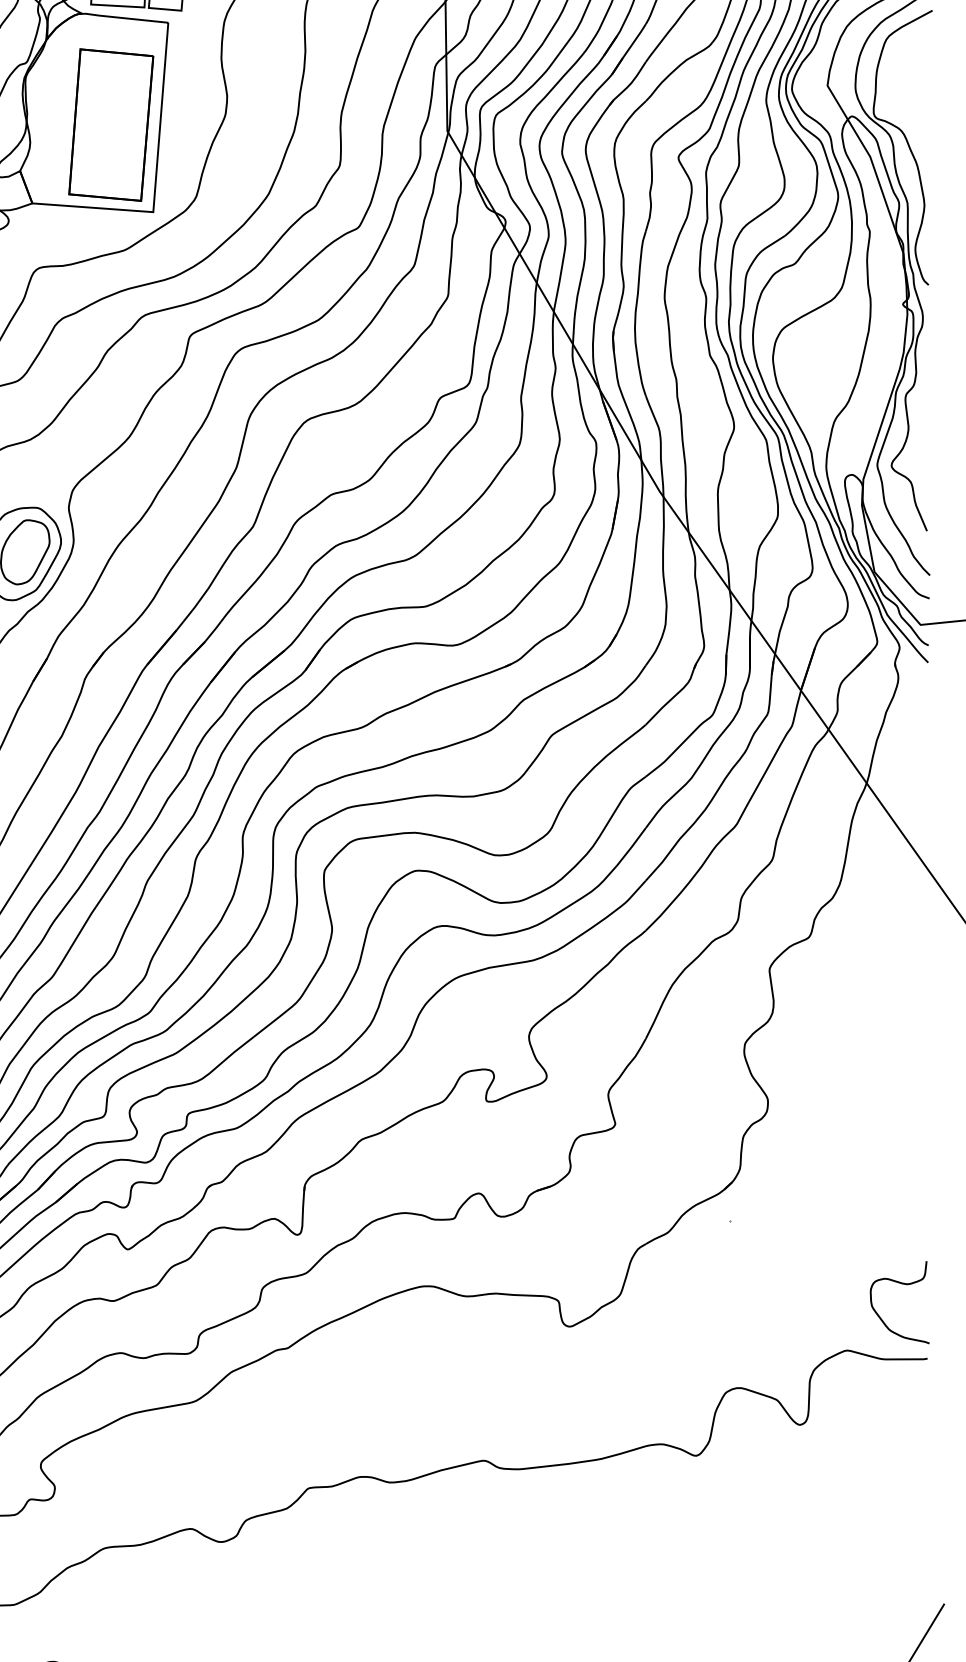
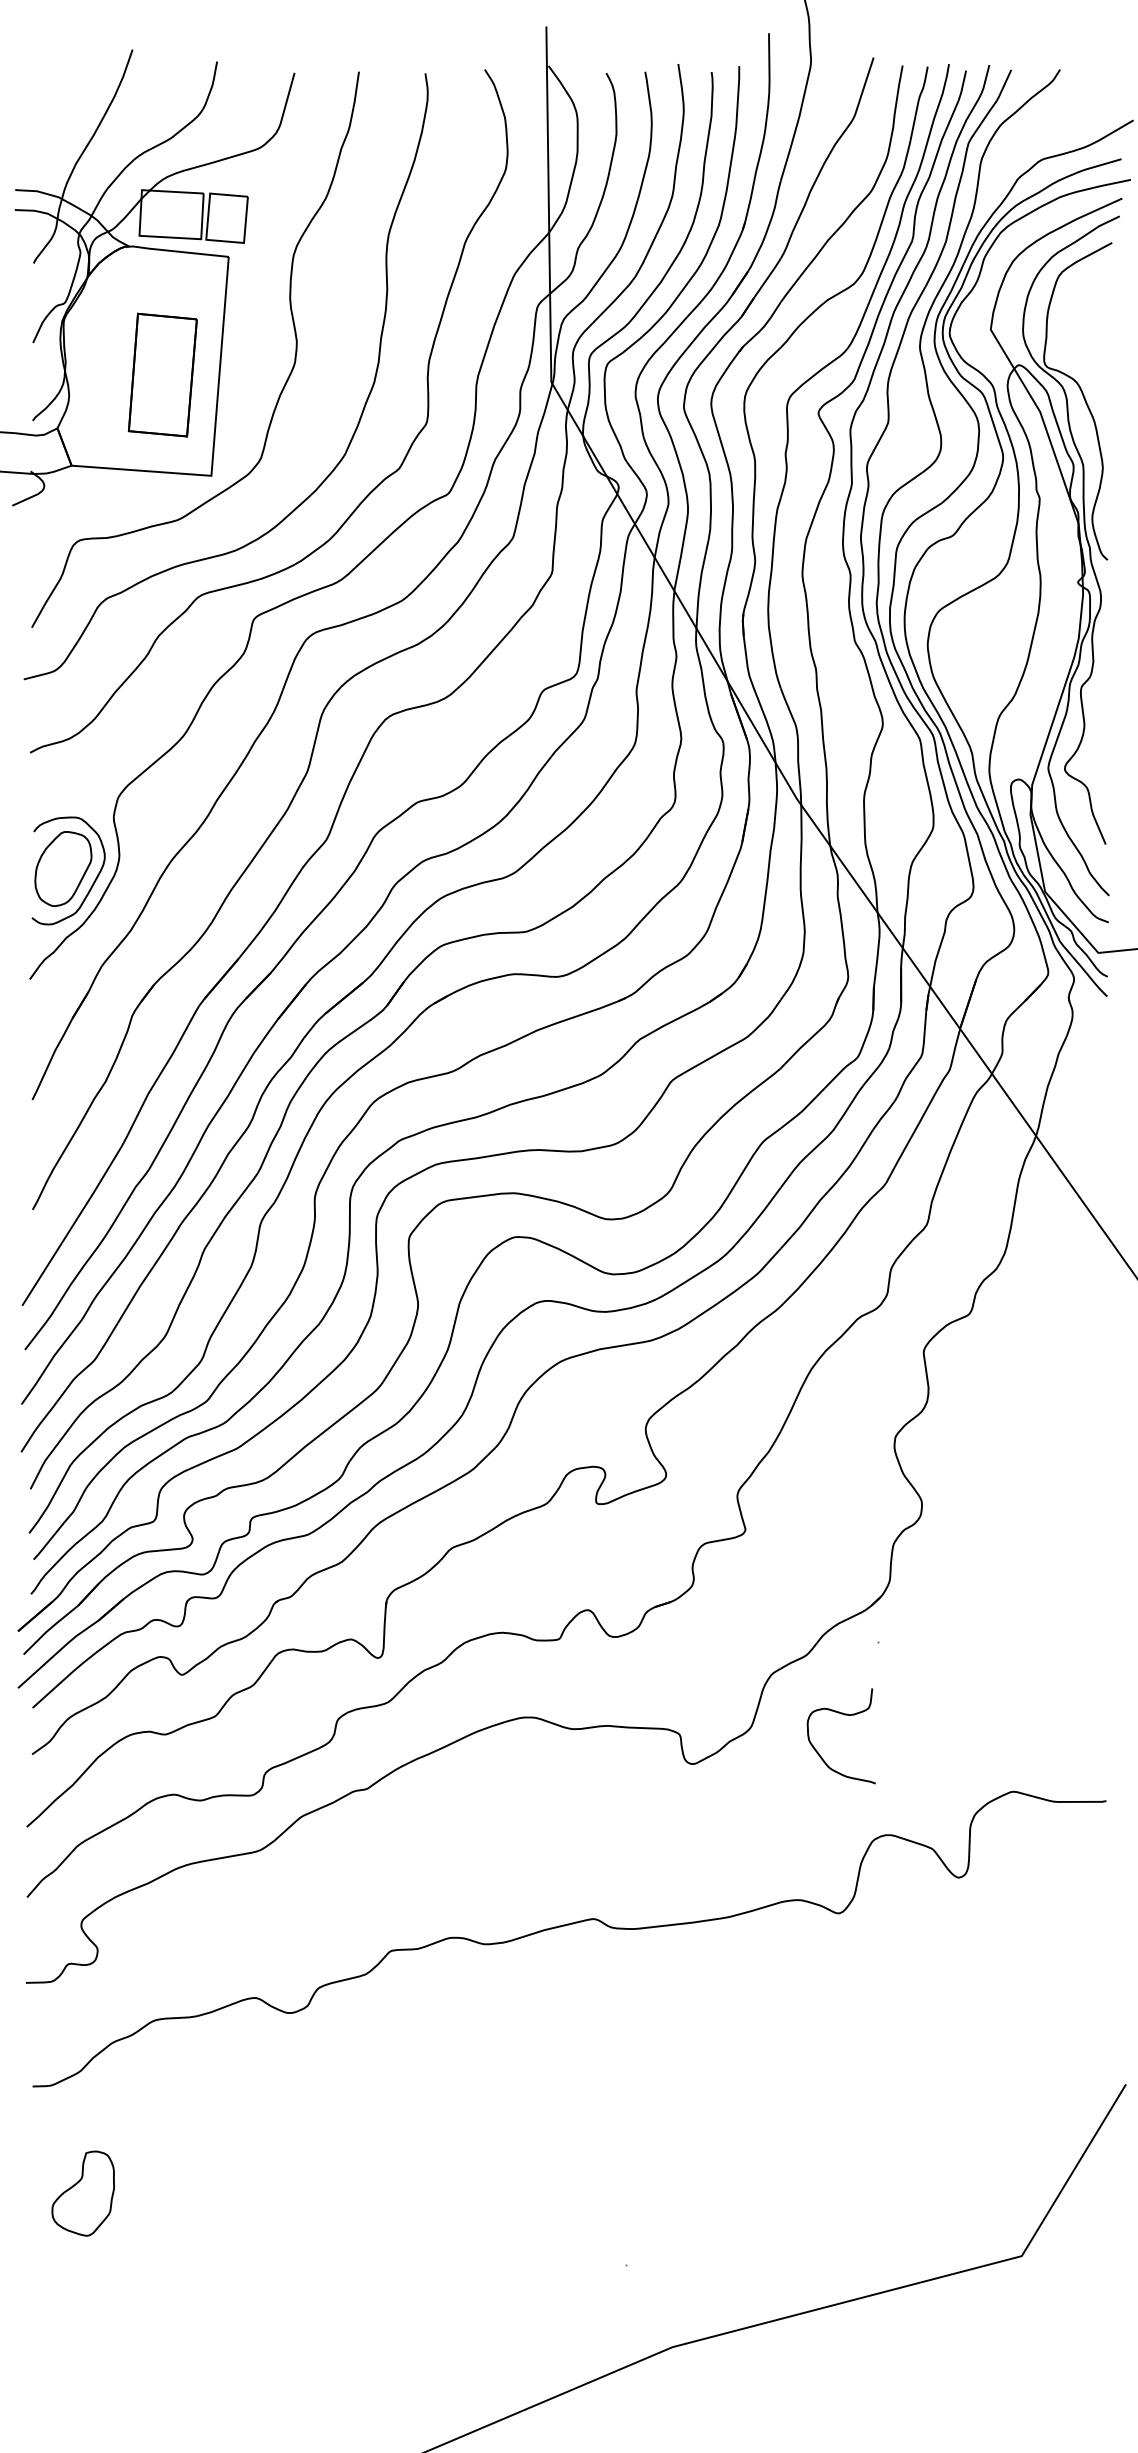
part: (110, 124) -> (162, 374), size x0.7
curve: (902, 1284) -> (844, 1715), moved

